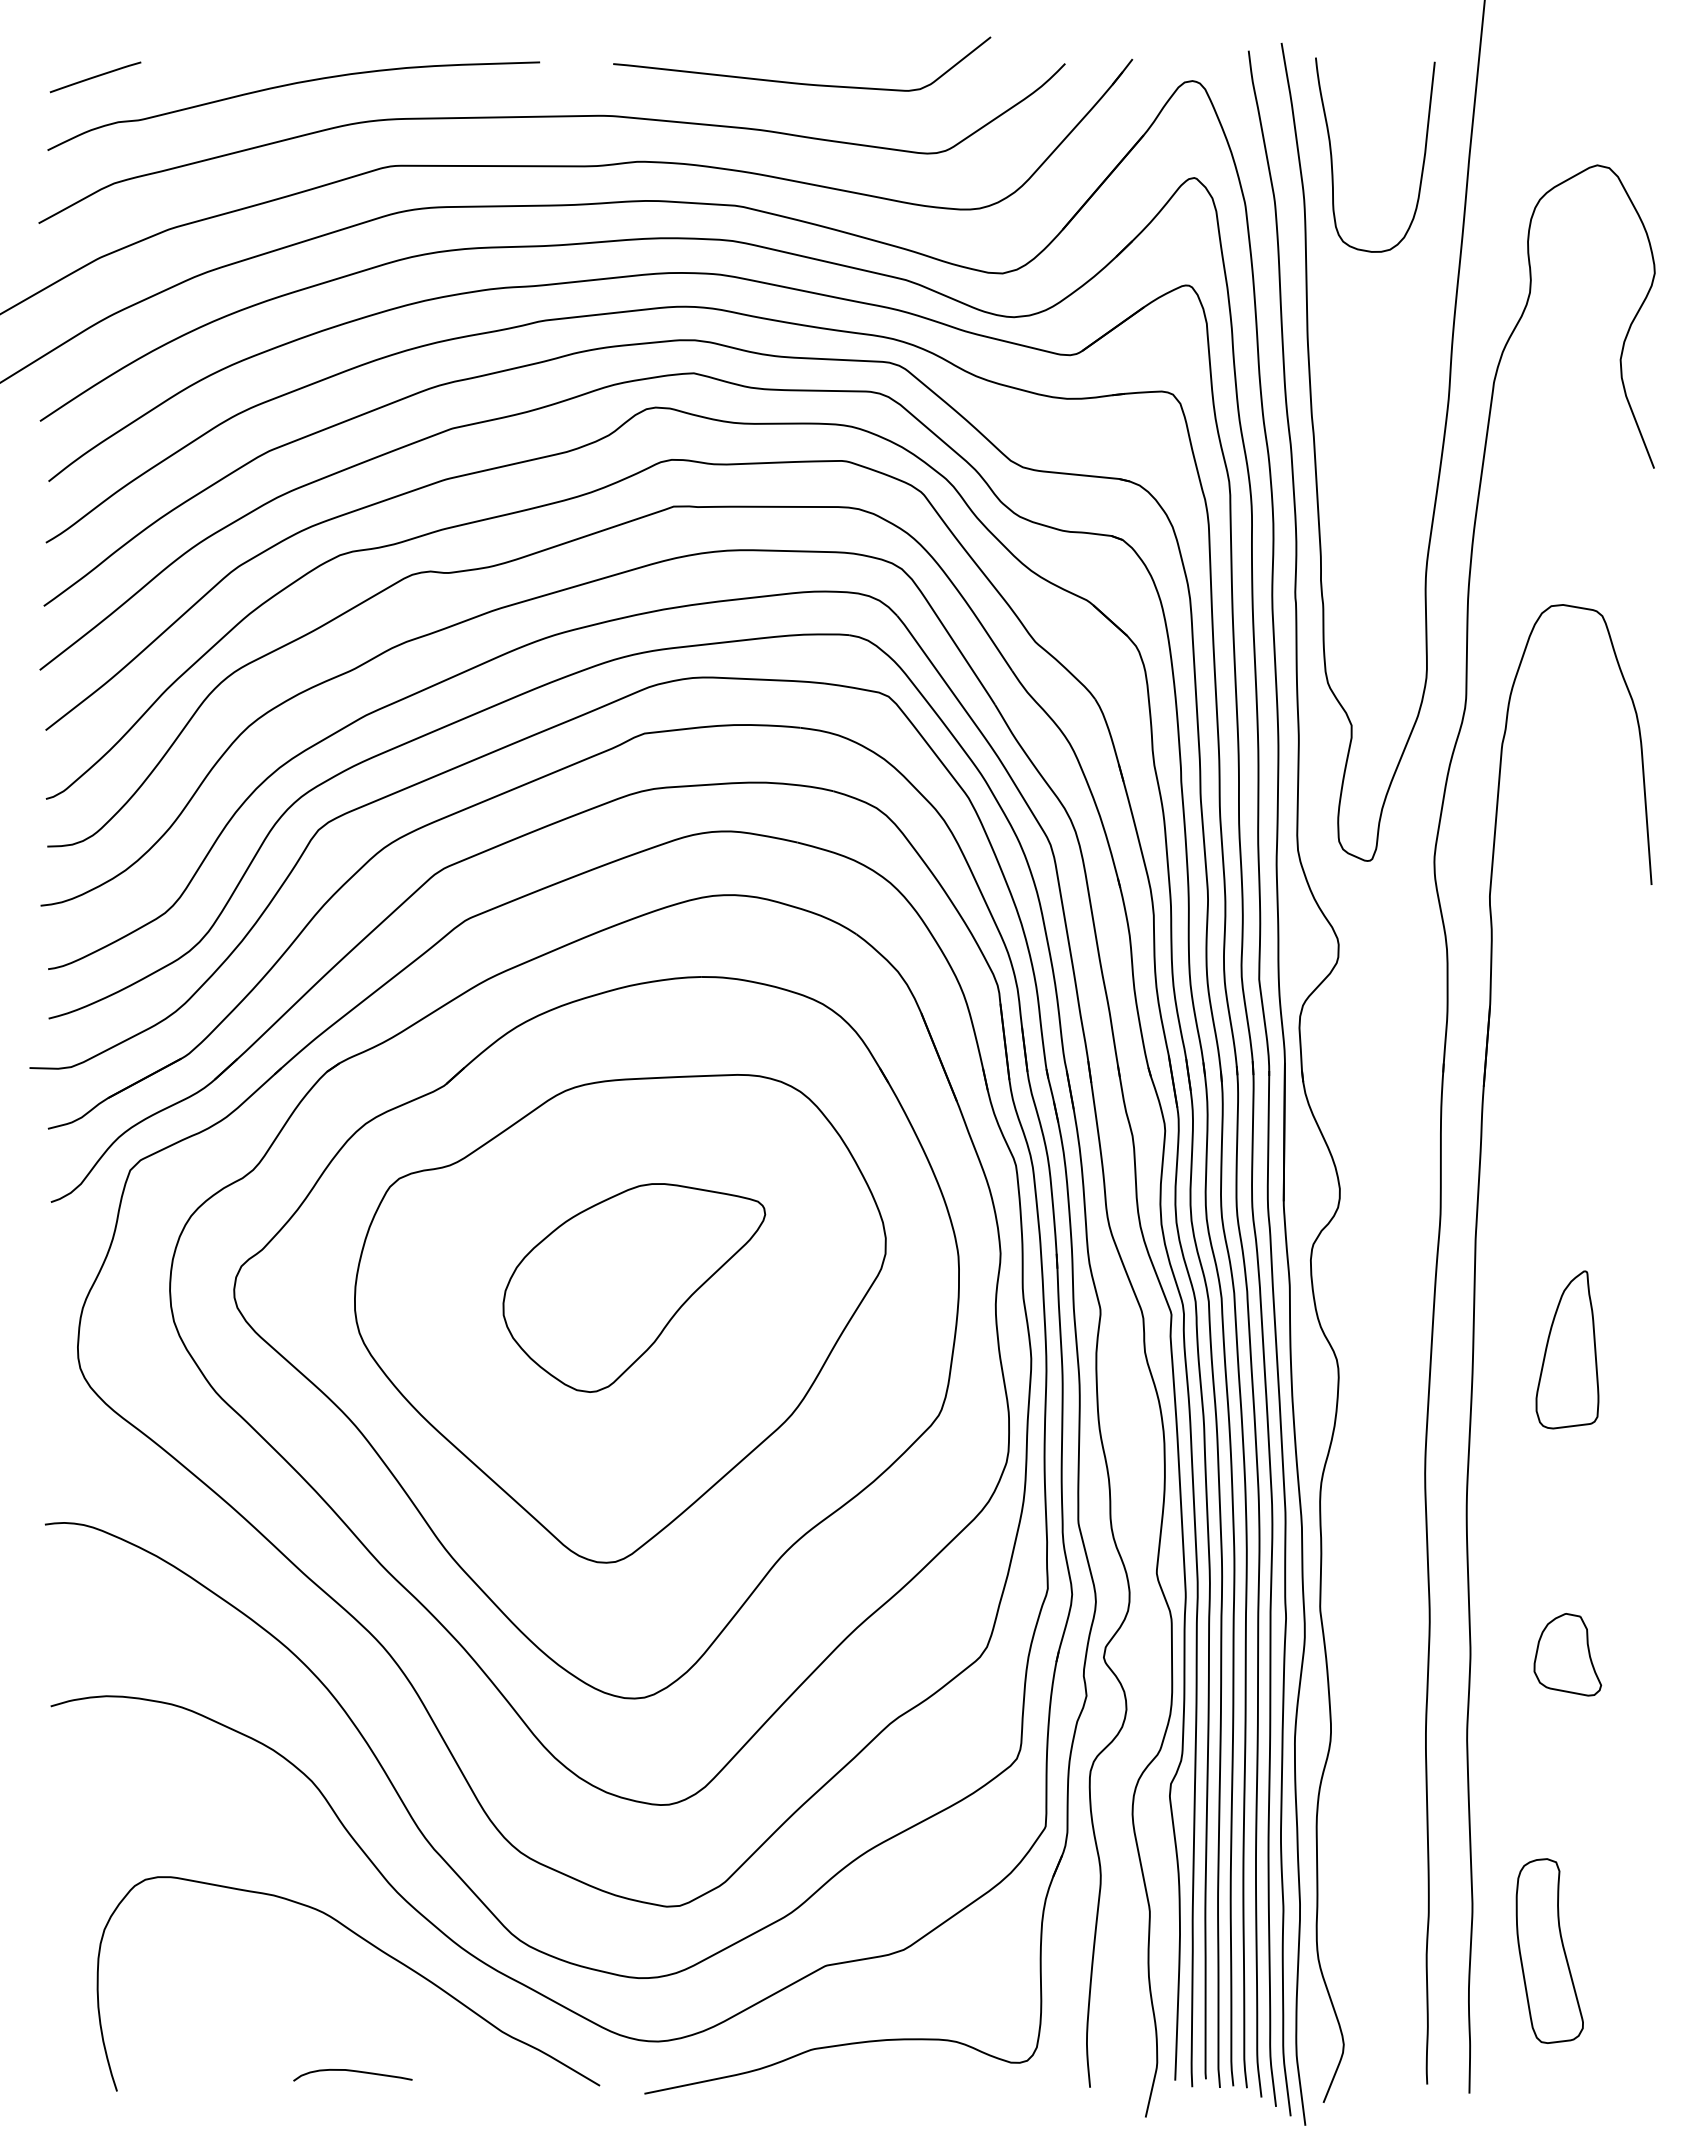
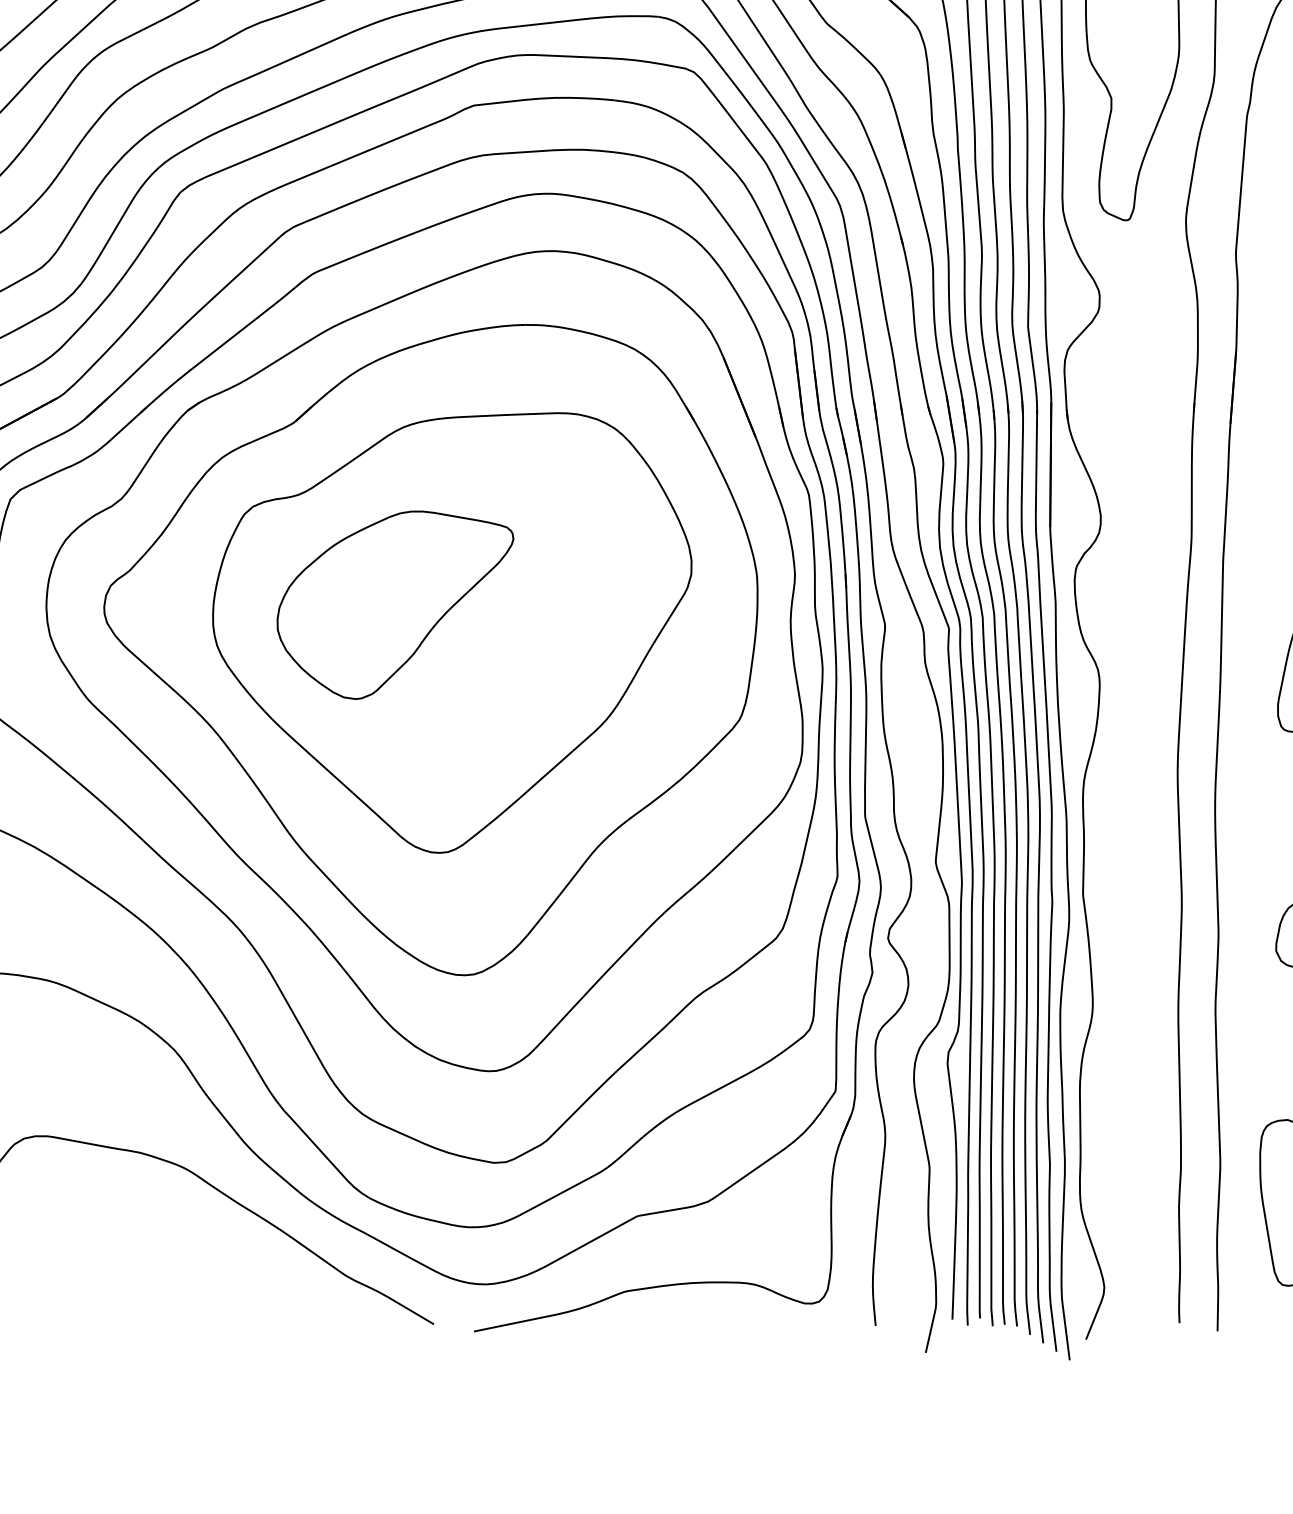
part: (634, 1287) -> (395, 604), moved
curve: (352, 2071) -> (210, 1311), removed

